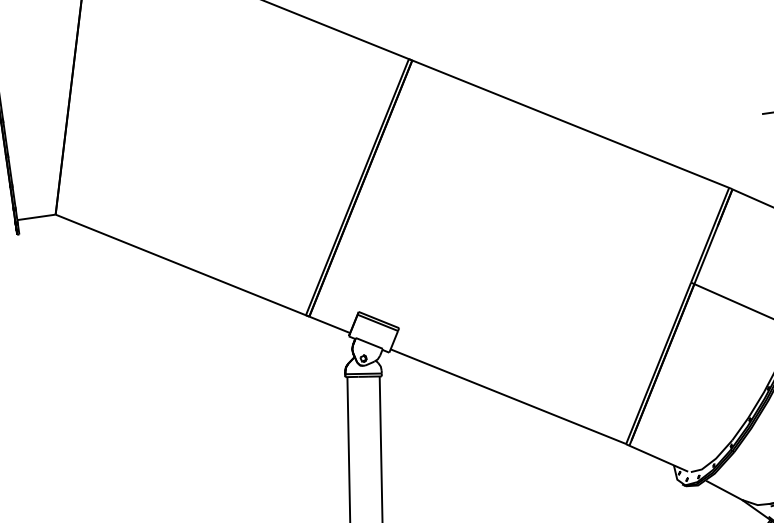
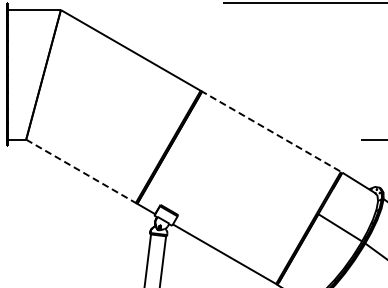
line: (570, 123) -> (271, 131), solid -> dashed
line: (184, 266) -> (82, 172), solid -> dashed

